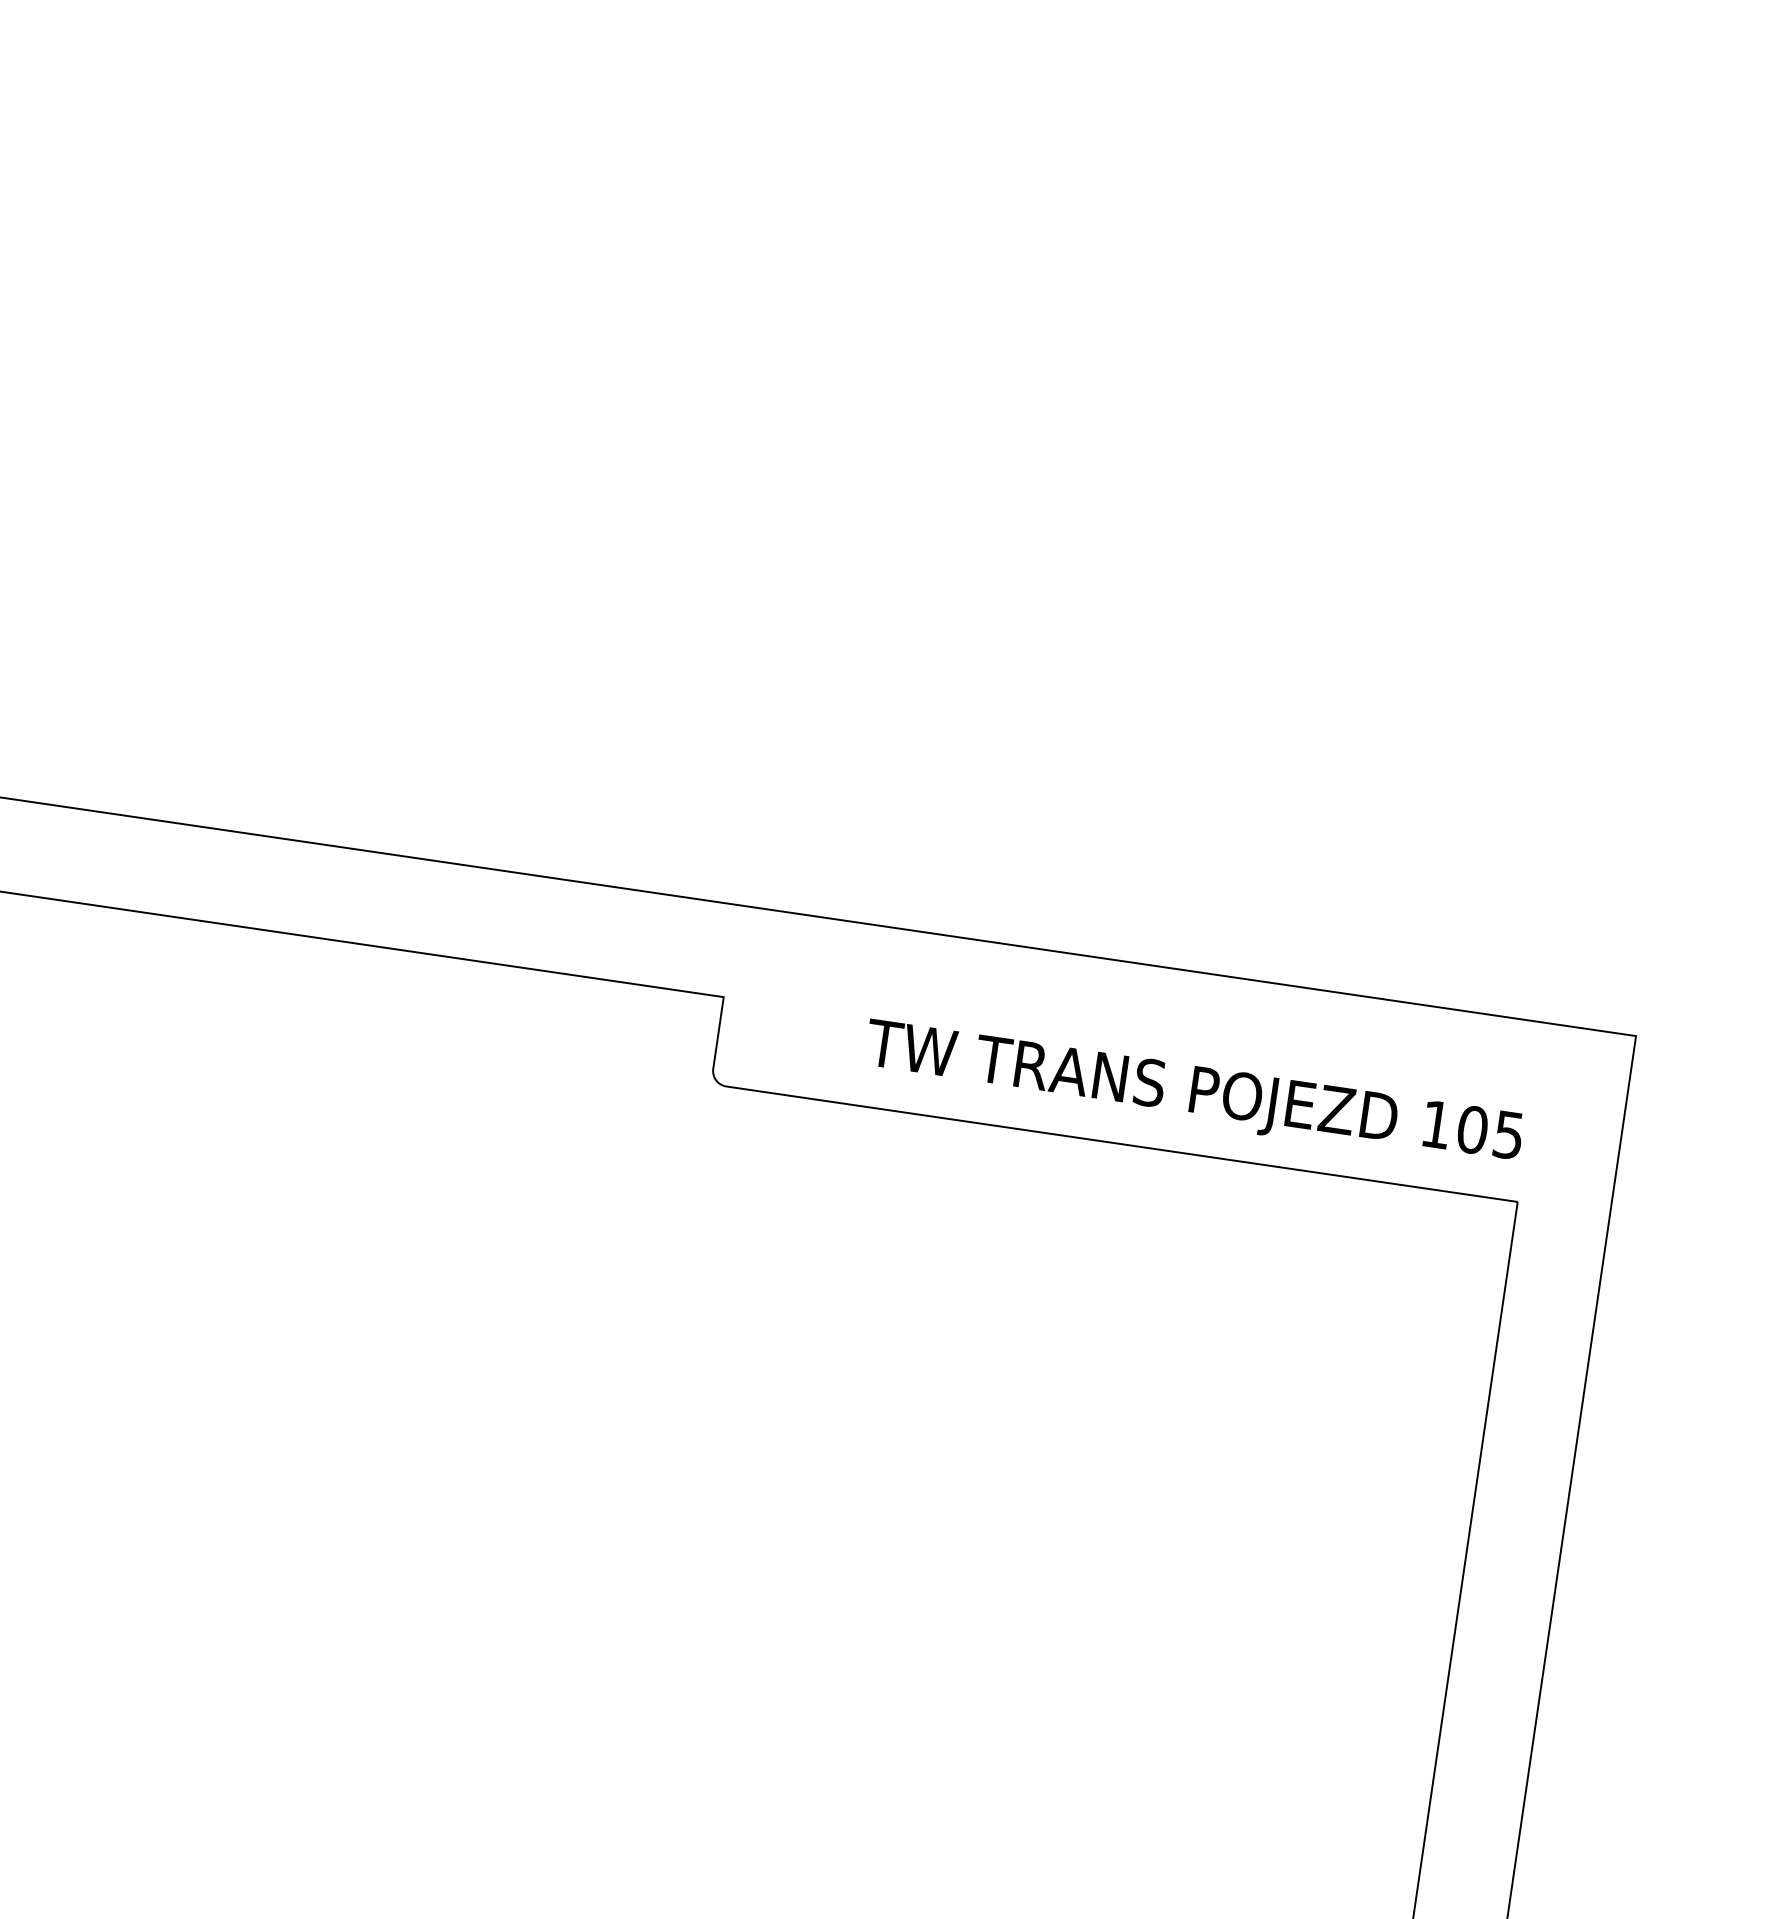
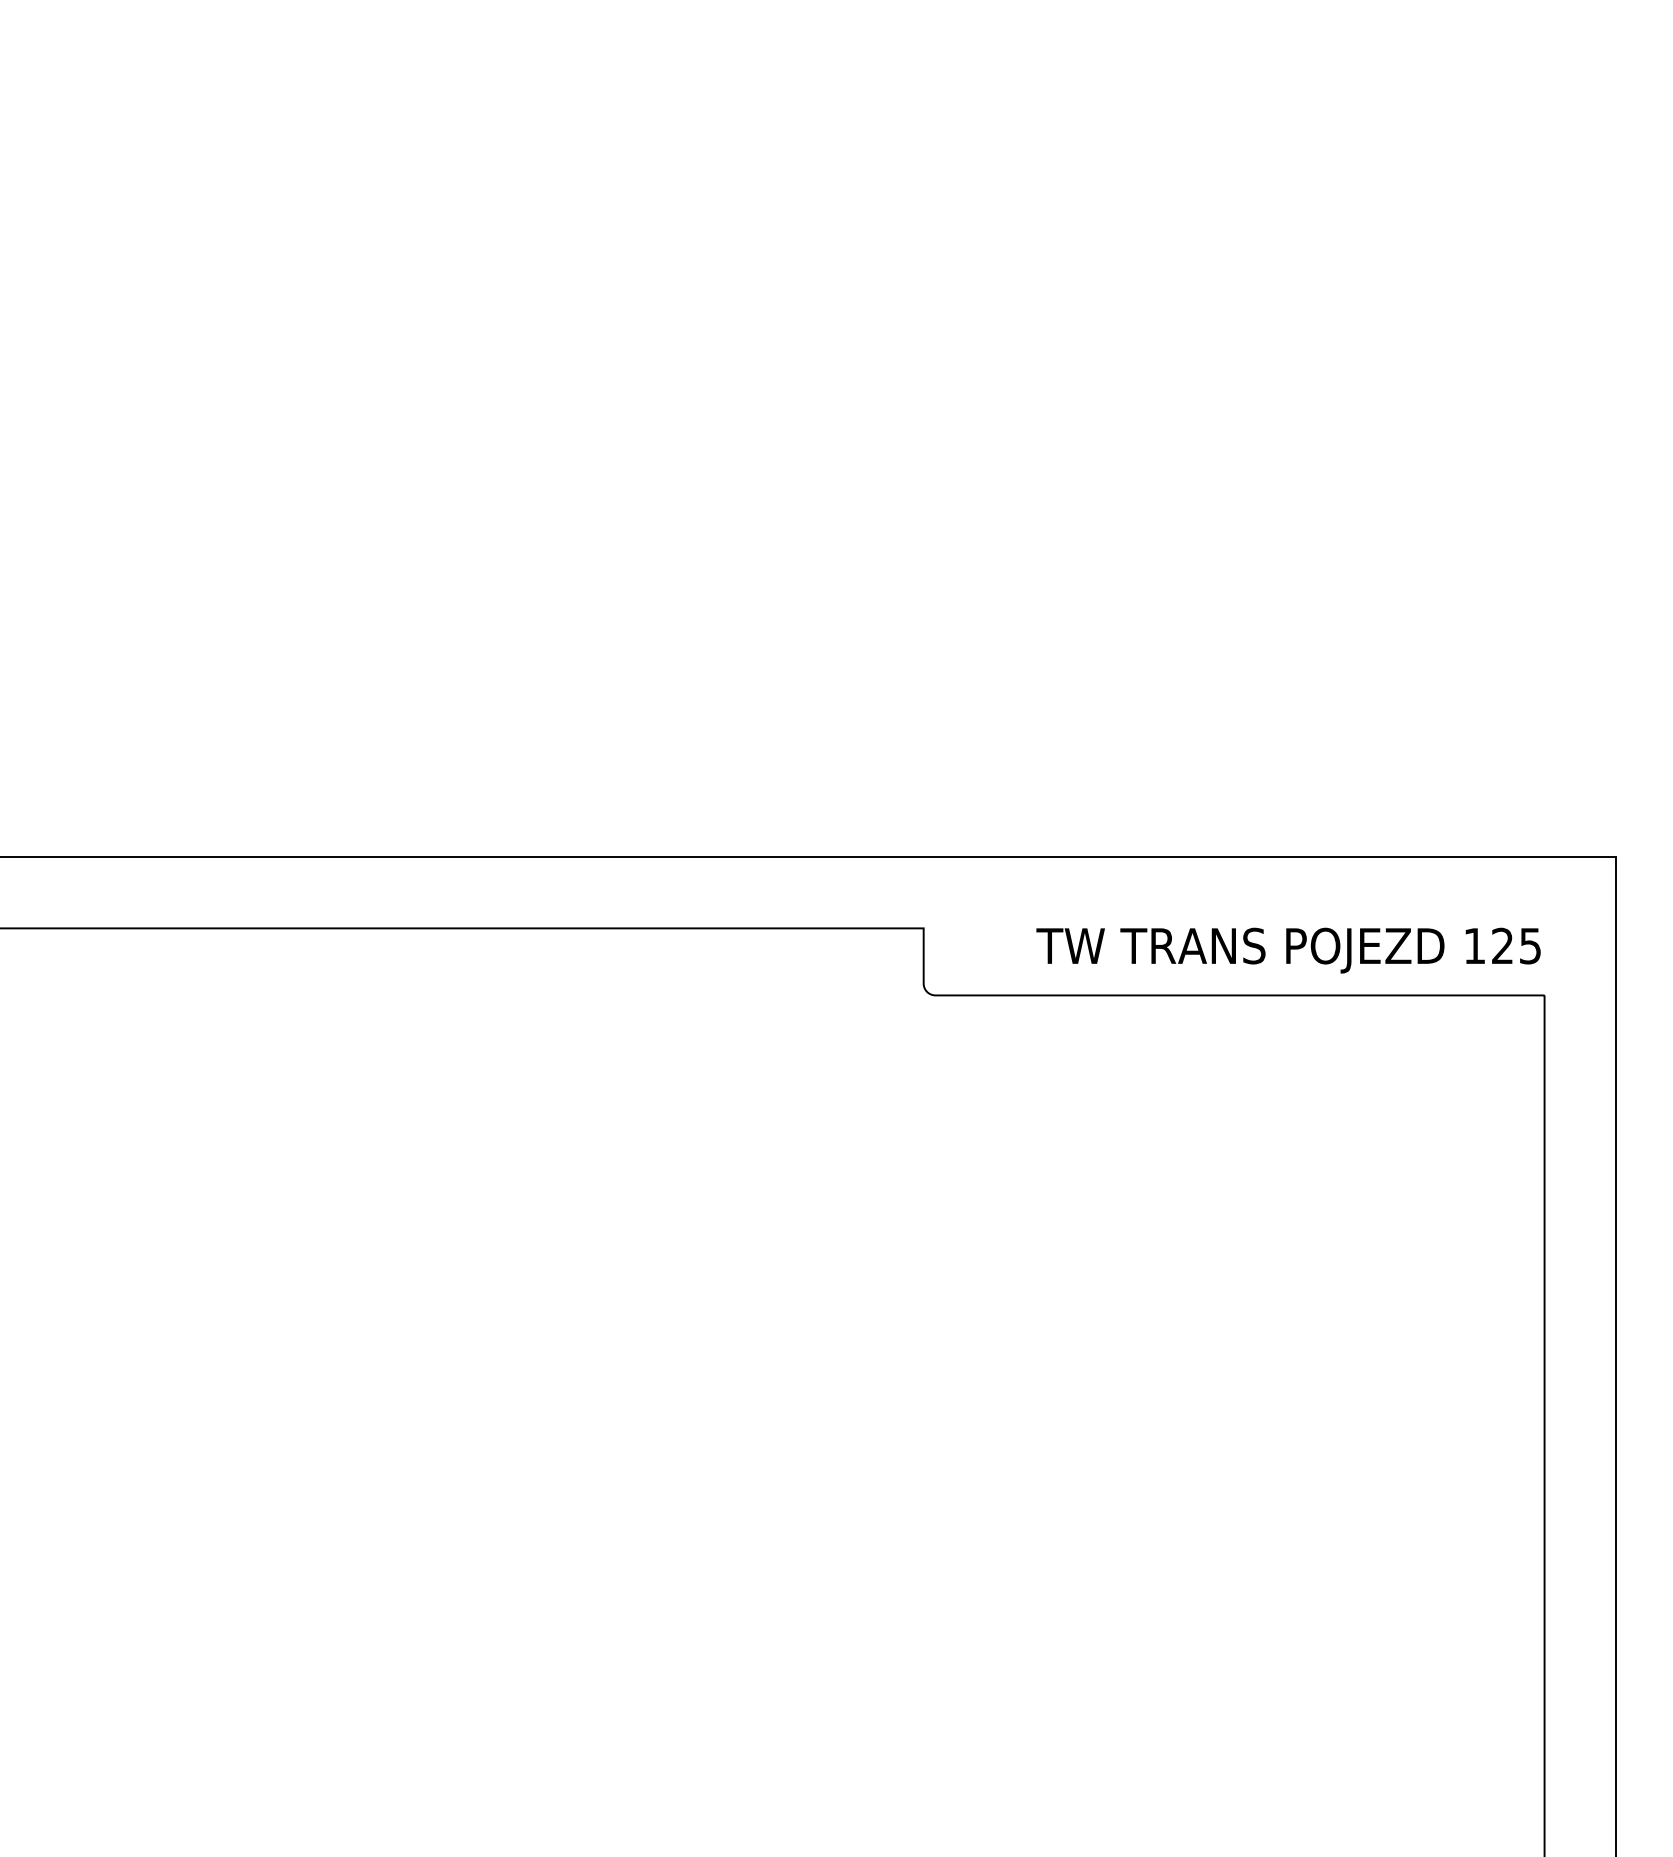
text: (1472, 1129) -> (1502, 945), 105 -> 125

